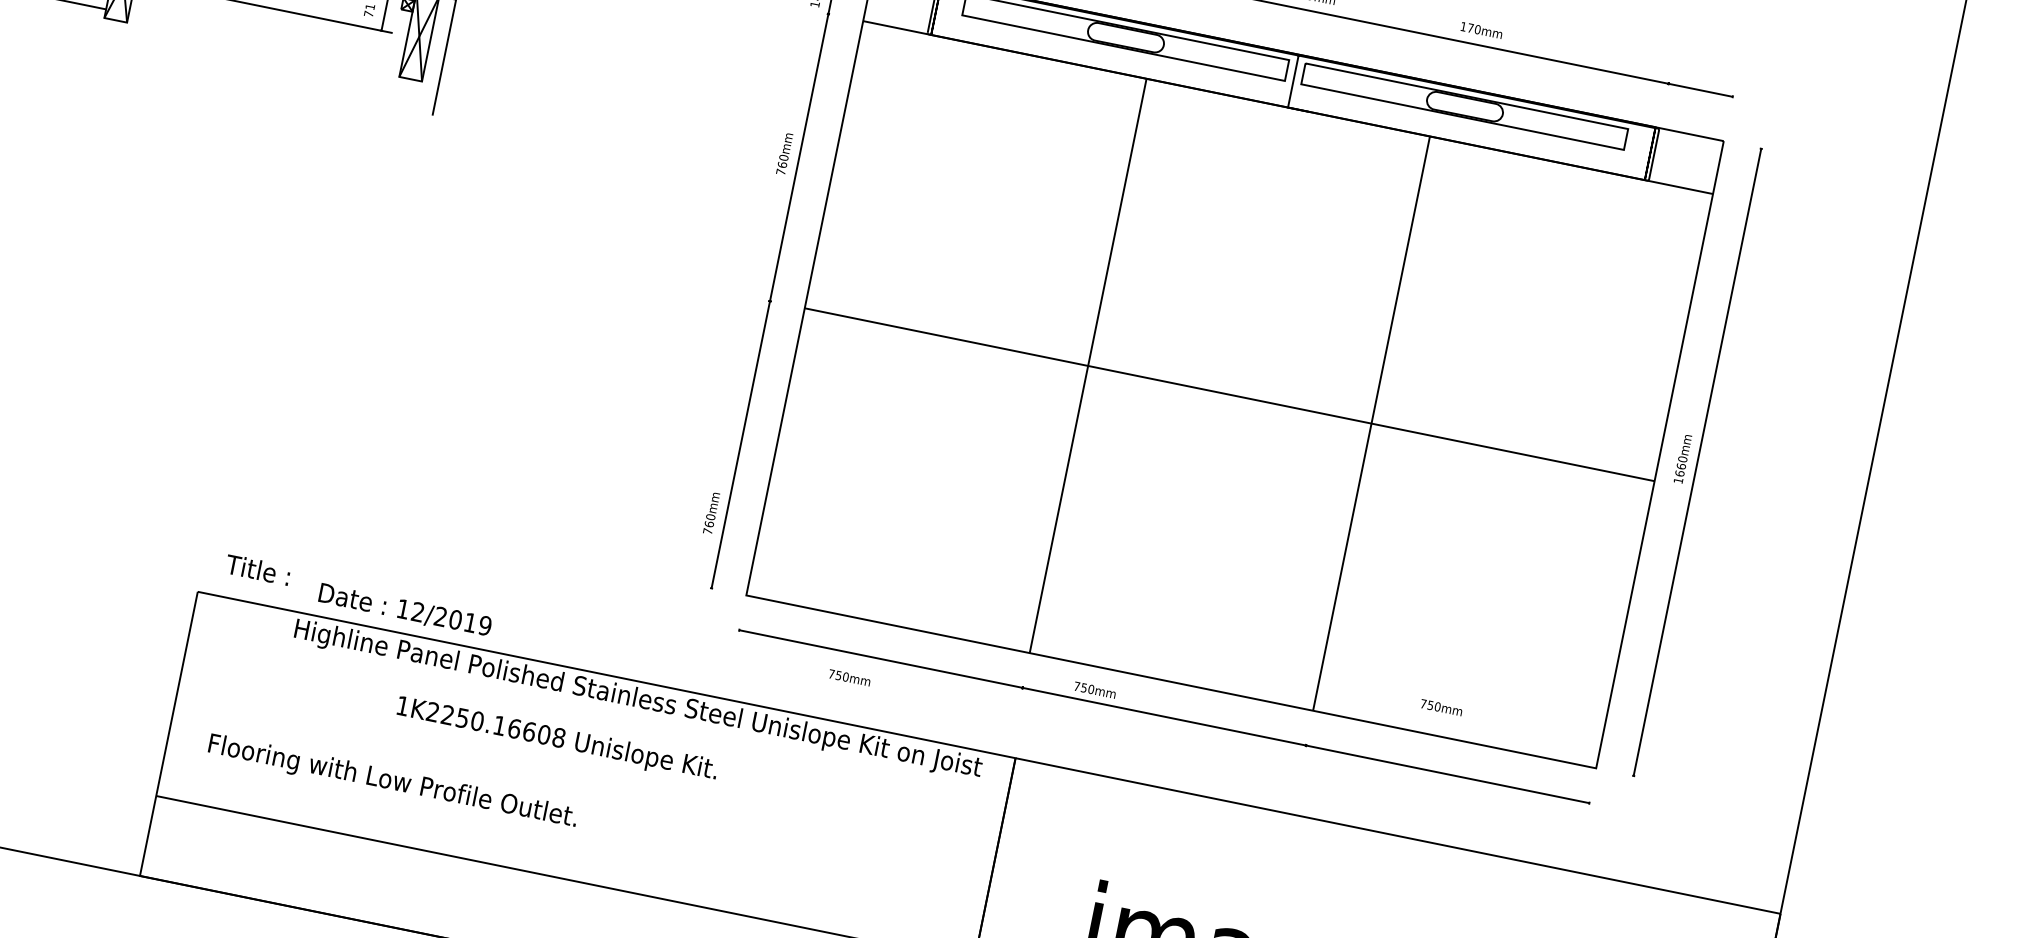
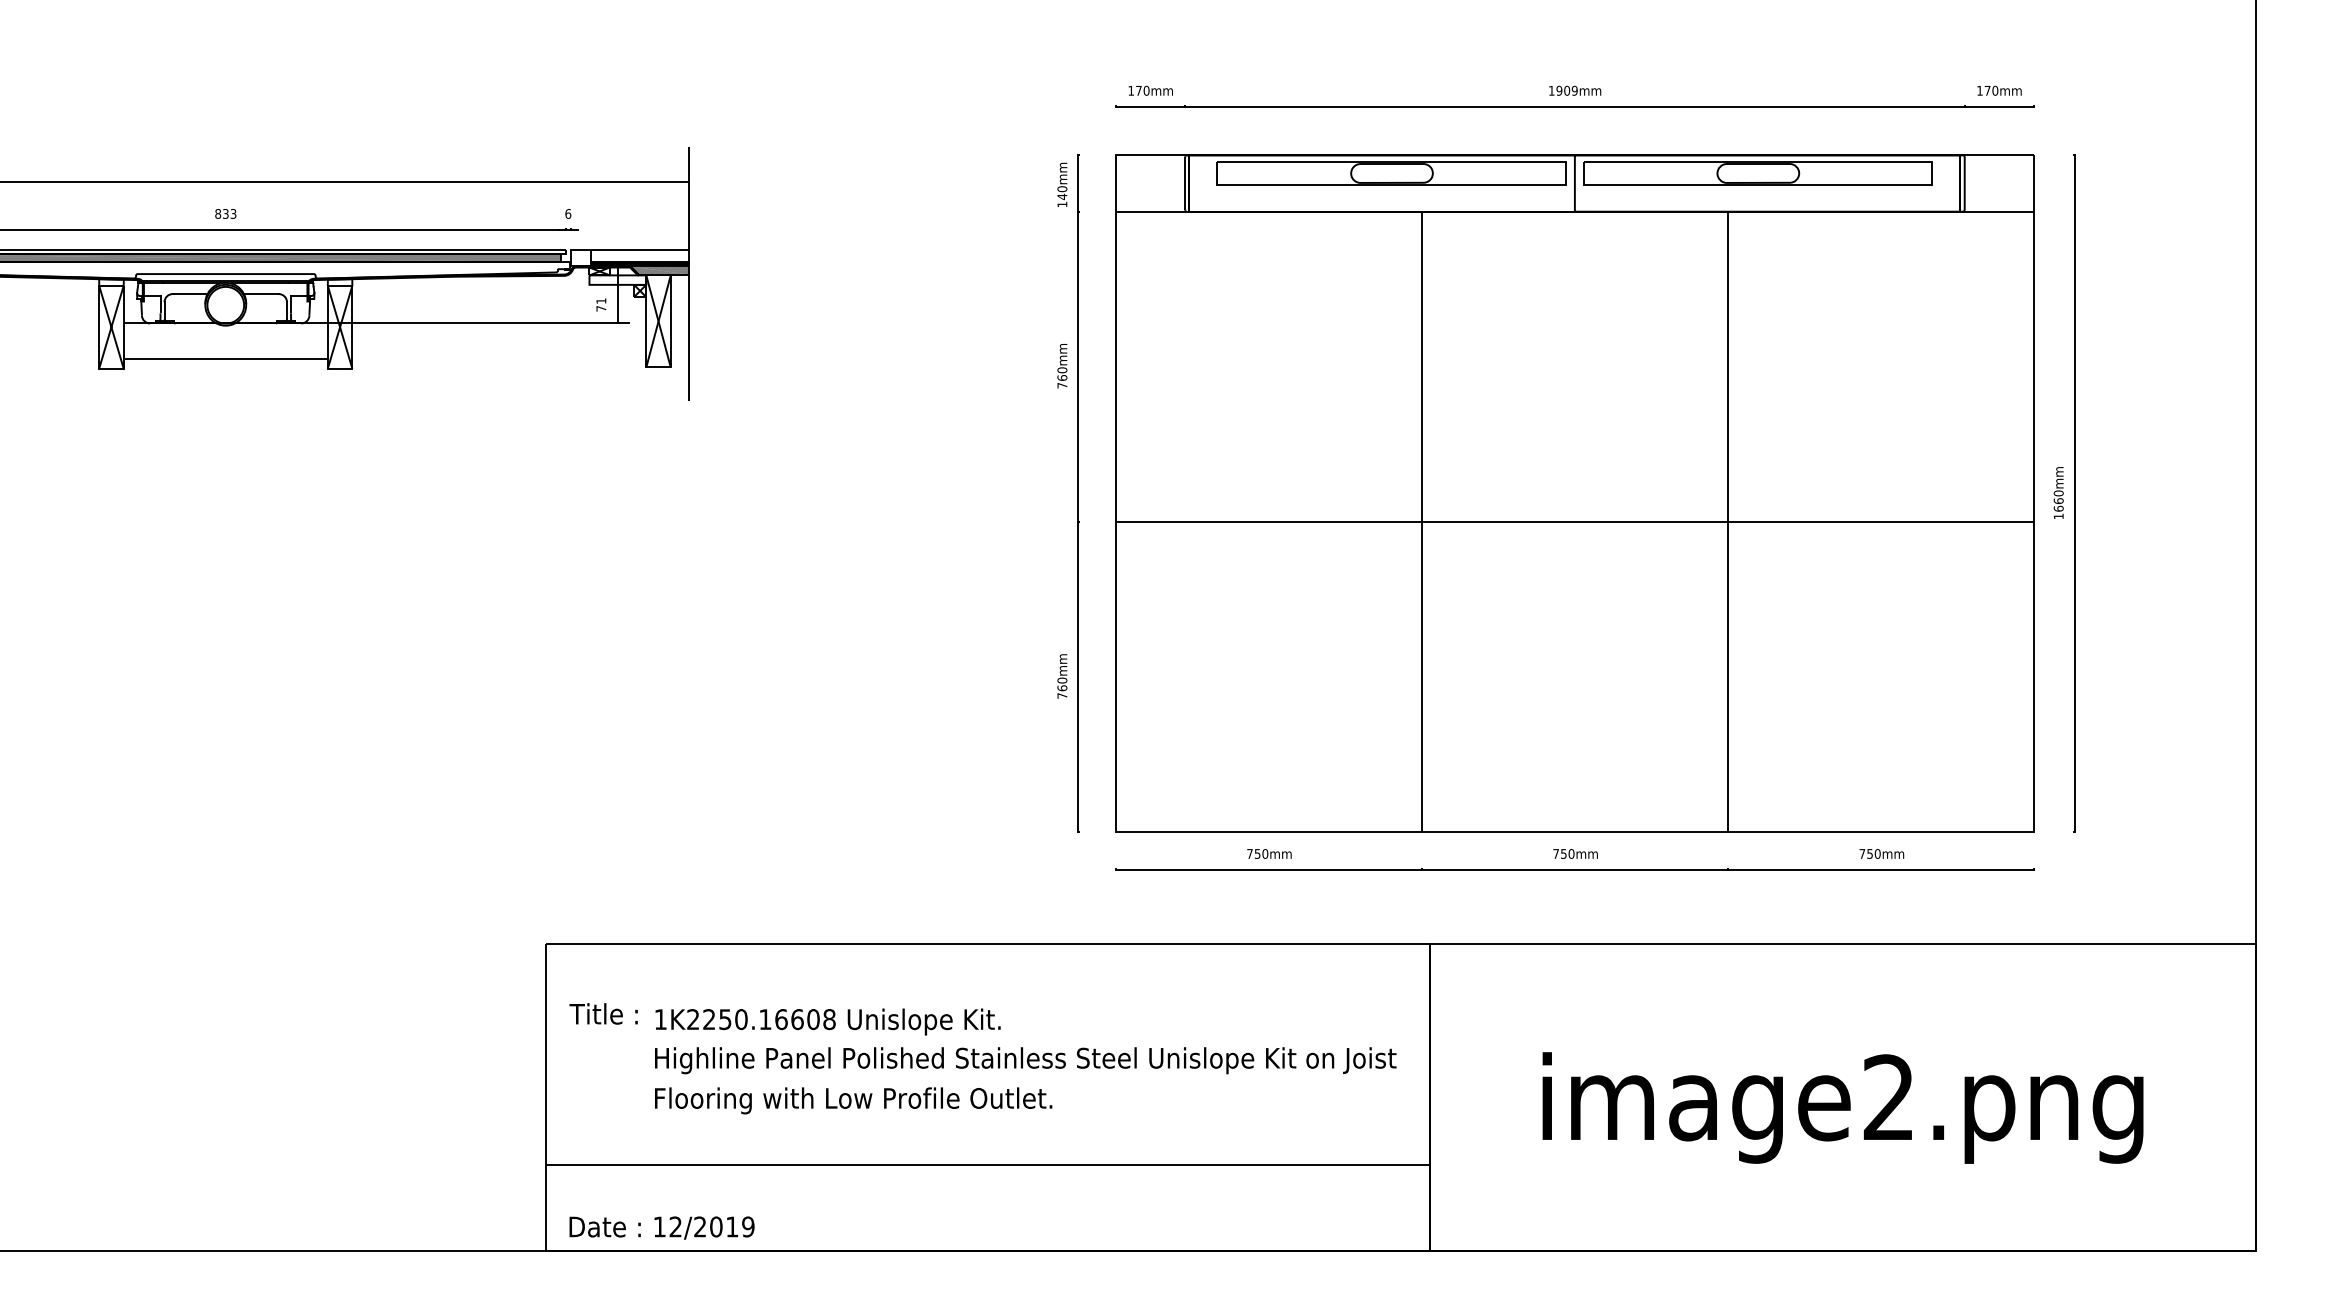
text: (1481, 30) -> (1999, 90), moved
text: (711, 513) -> (1062, 676), moved
text: (257, 569) -> (603, 1013), moved
text: (404, 610) -> (661, 1227), moved
text: (849, 677) -> (1269, 853), moved
text: (1095, 689) -> (1575, 853), moved
text: (638, 699) -> (1025, 1060), moved
text: (1441, 707) -> (1881, 853), moved
text: (556, 739) -> (827, 1021), moved
text: (392, 782) -> (853, 1100), moved

